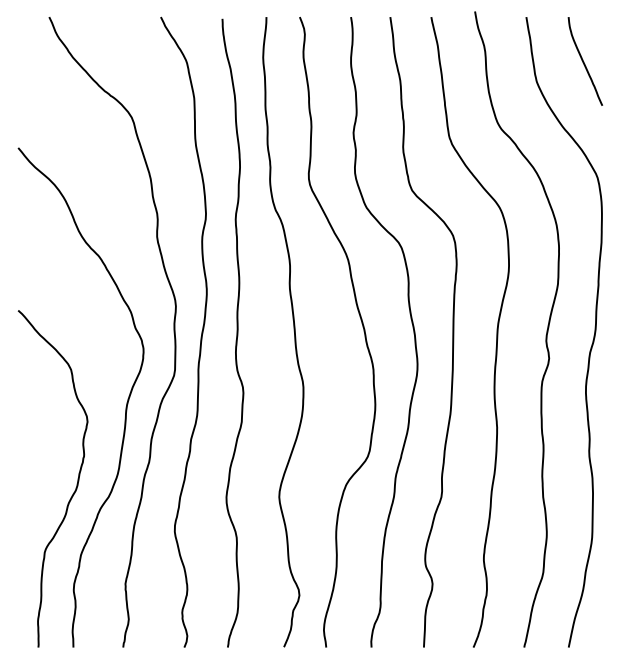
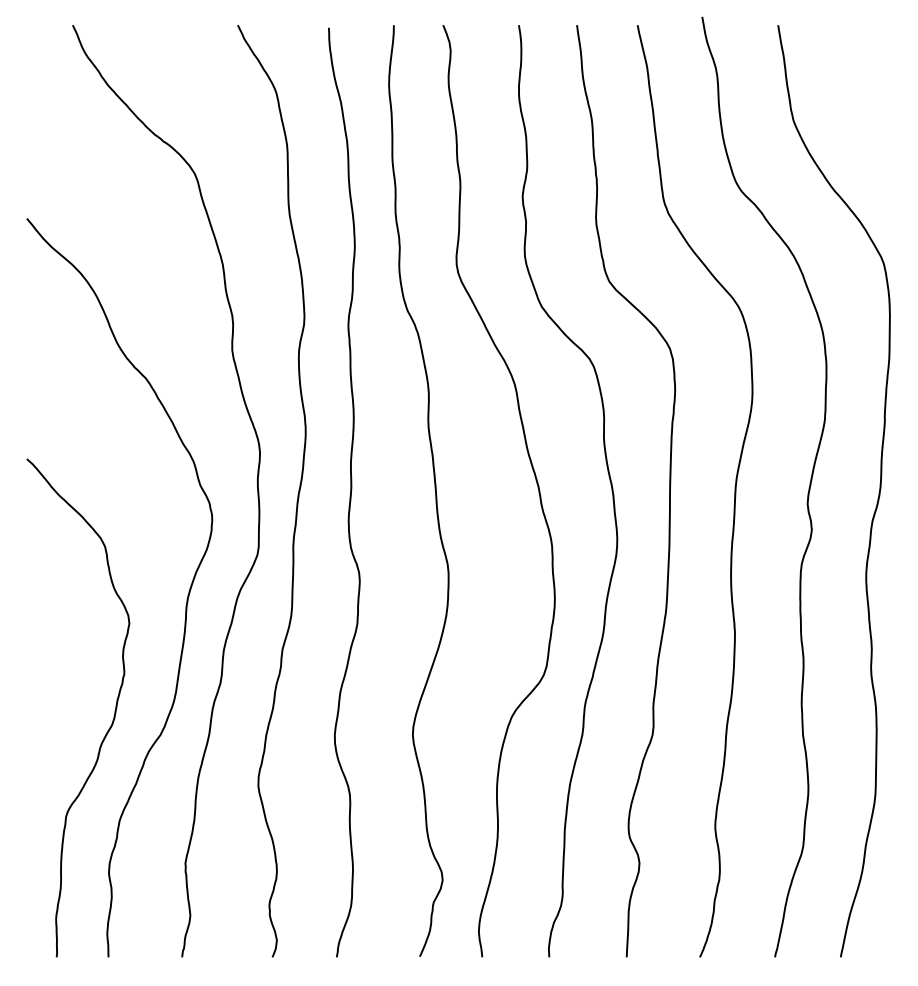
curve: (584, 61) -> (864, 90), removed

